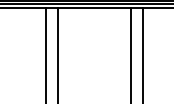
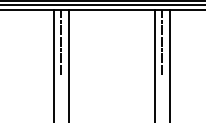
line: (51, 35) -> (61, 41), added
line: (137, 35) -> (162, 41), added

